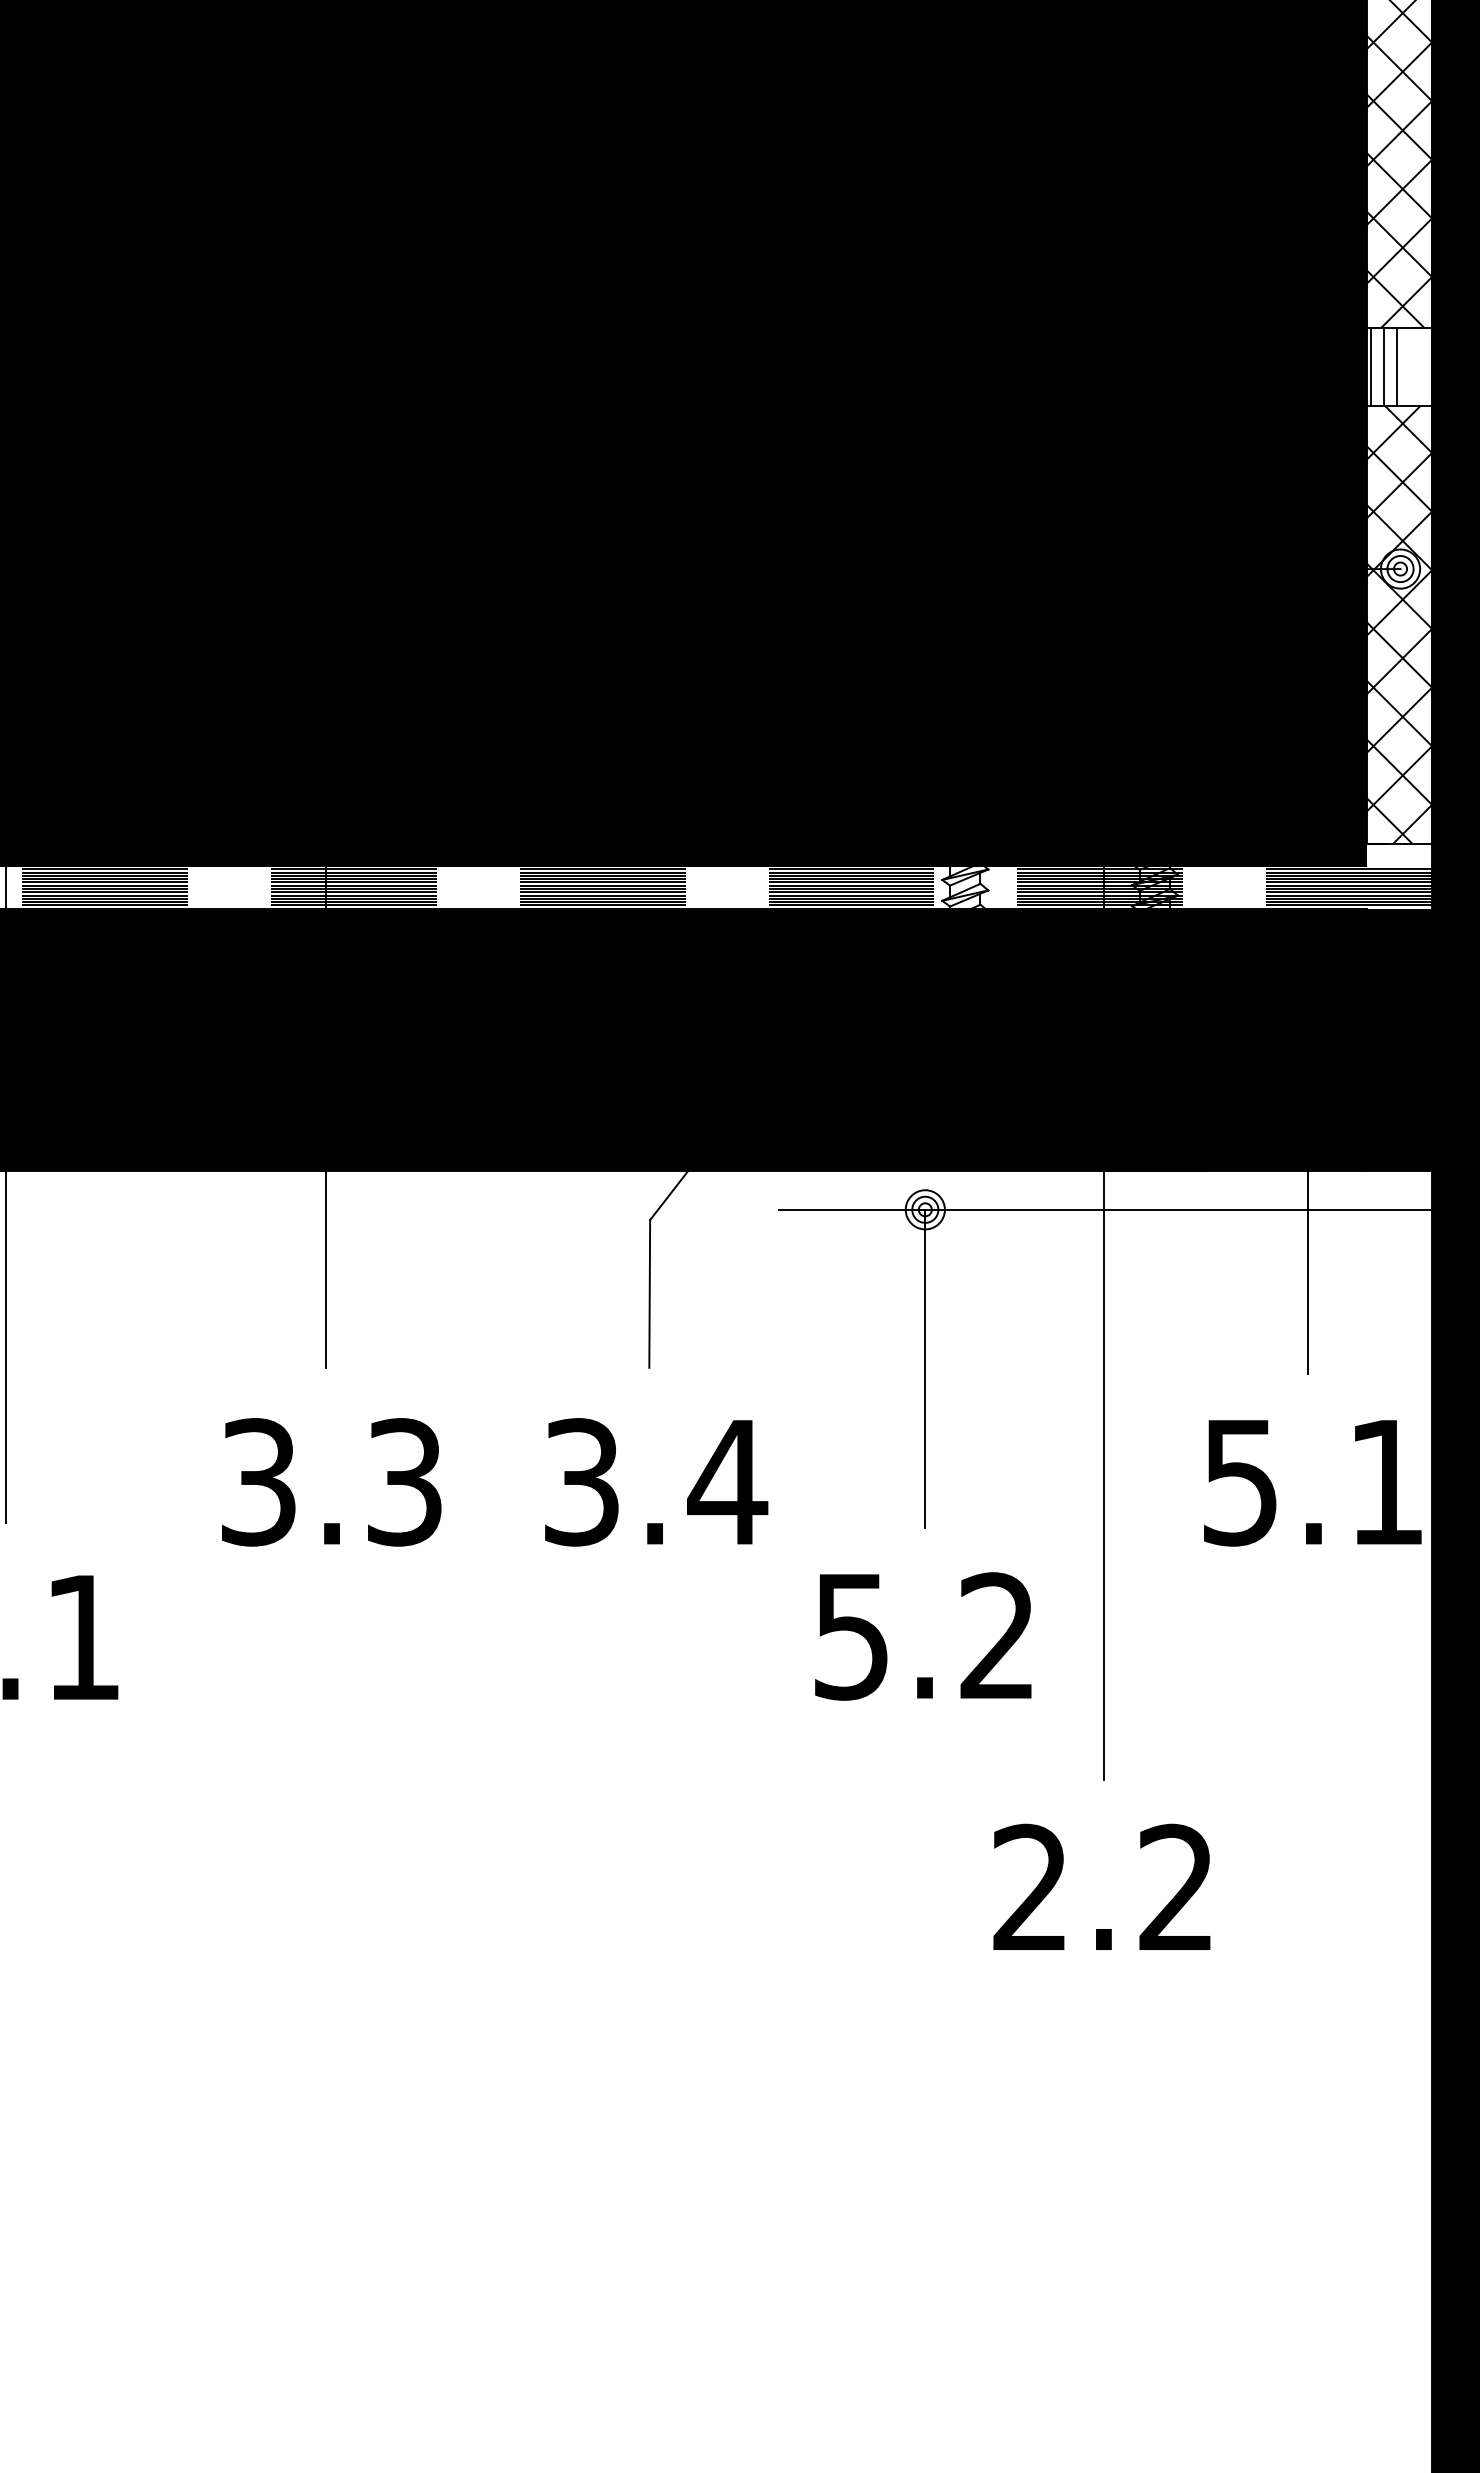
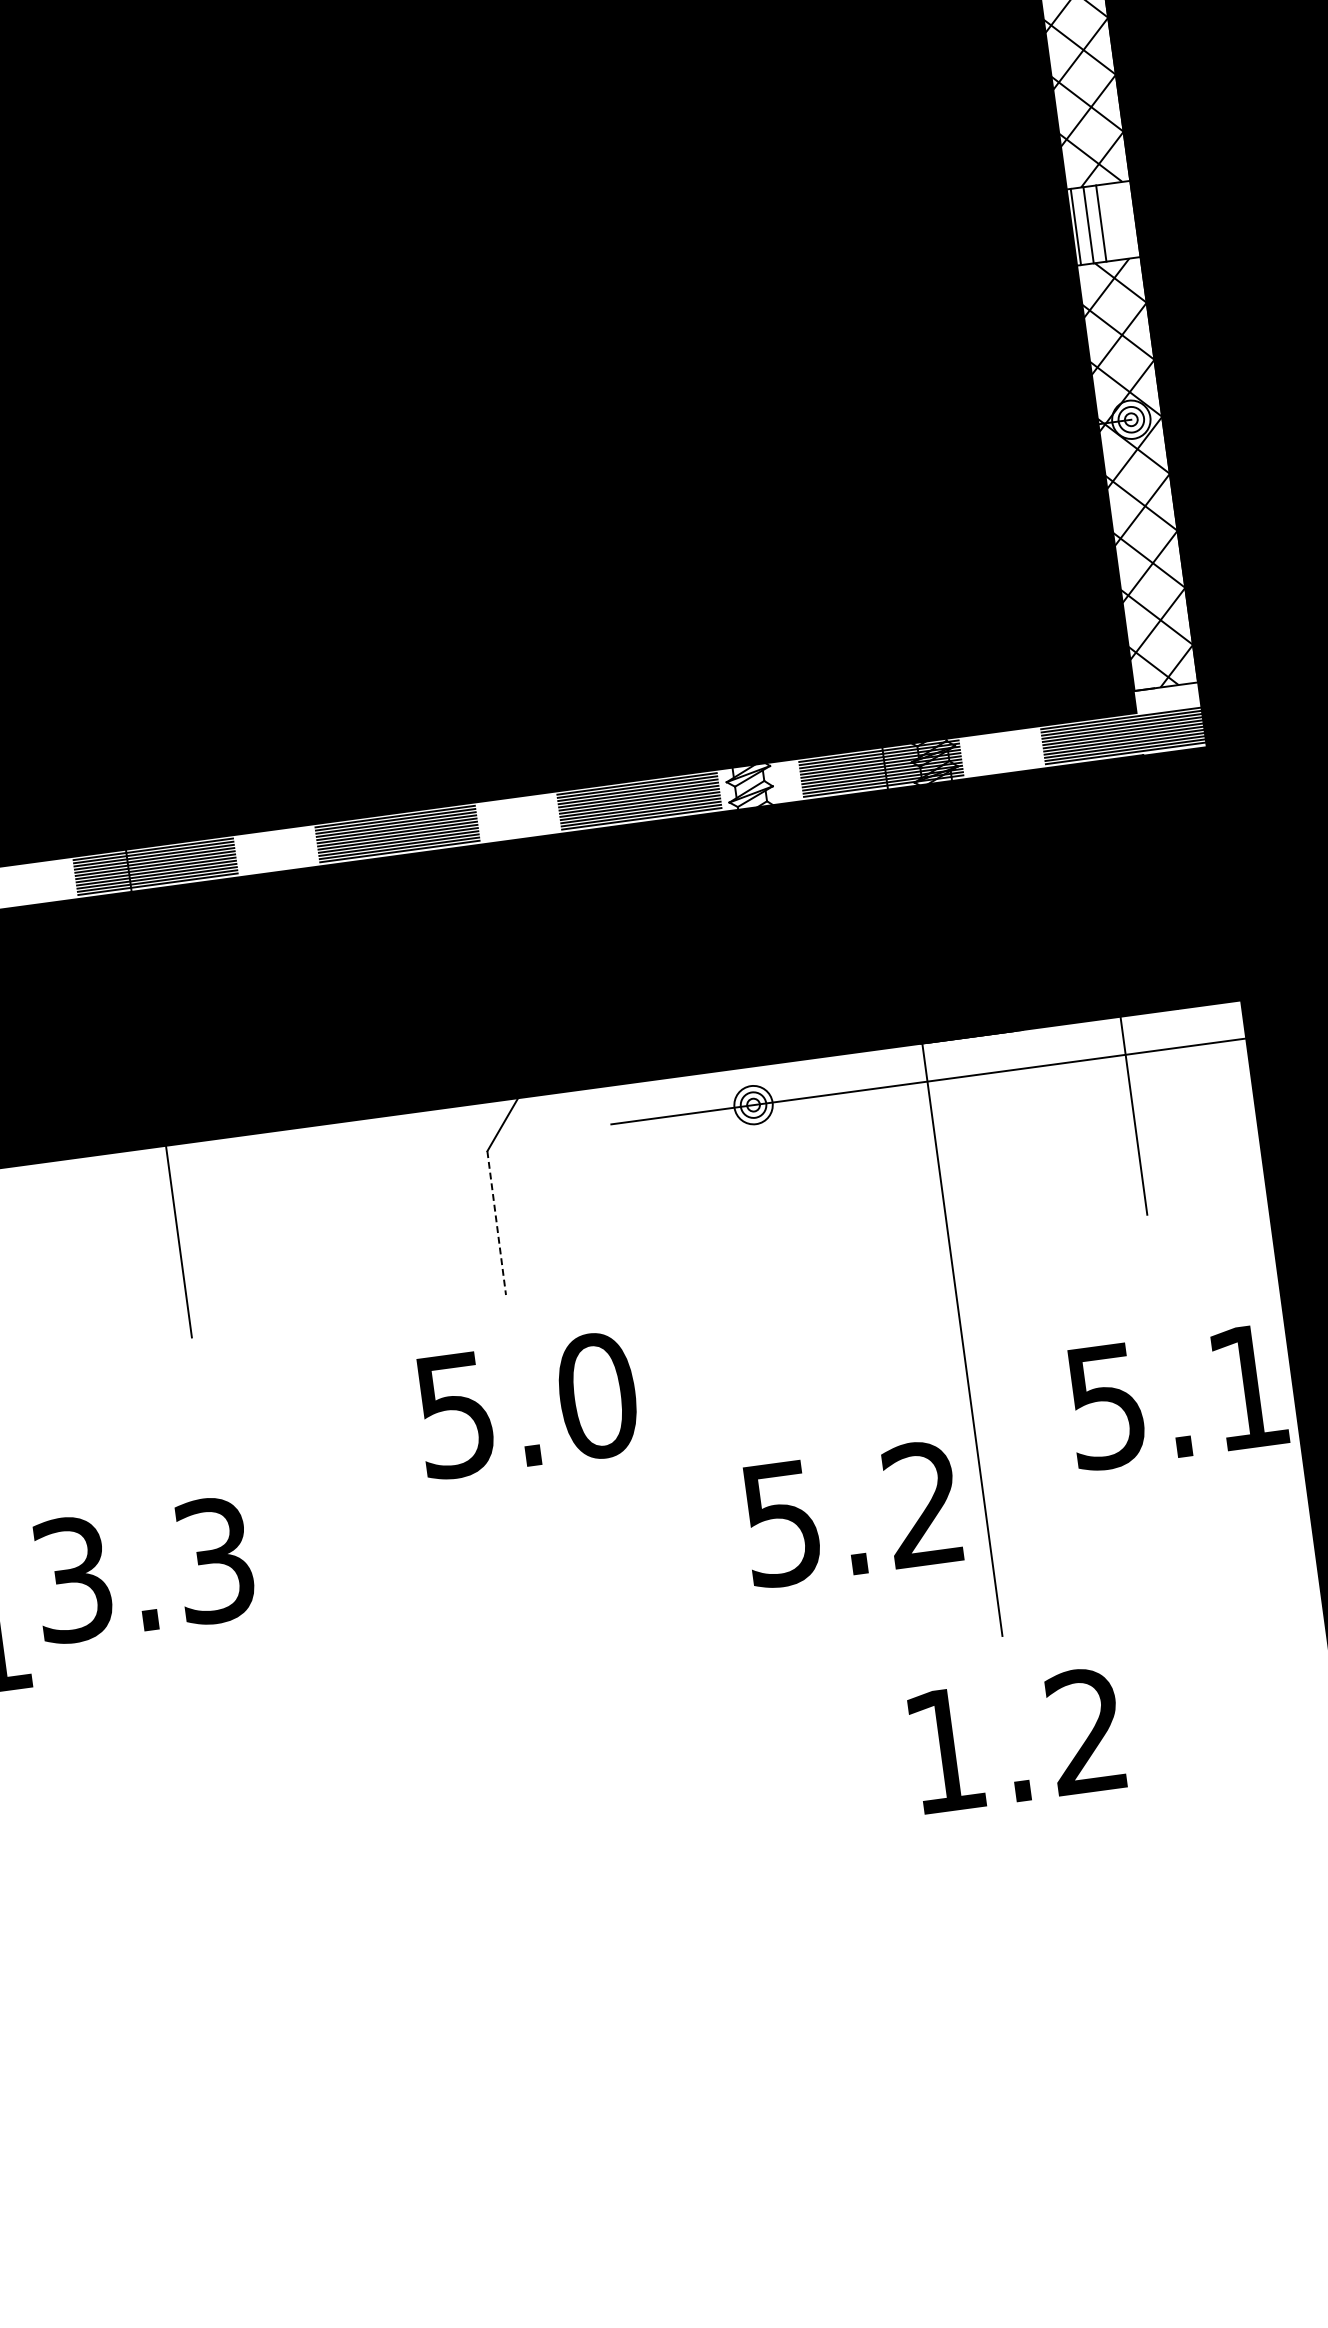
line: (649, 1293) -> (496, 1222), solid -> dashed
line: (925, 1368) -> (774, 1259), removed
text: (331, 1482) -> (143, 1570), moved
text: (656, 1482) -> (528, 1405), 3.4 -> 5.0
text: (1312, 1483) -> (1176, 1398), moved
text: (923, 1636) -> (851, 1514), moved
text: (1029, 1886) -> (943, 1749), 2.2 -> 1.2

